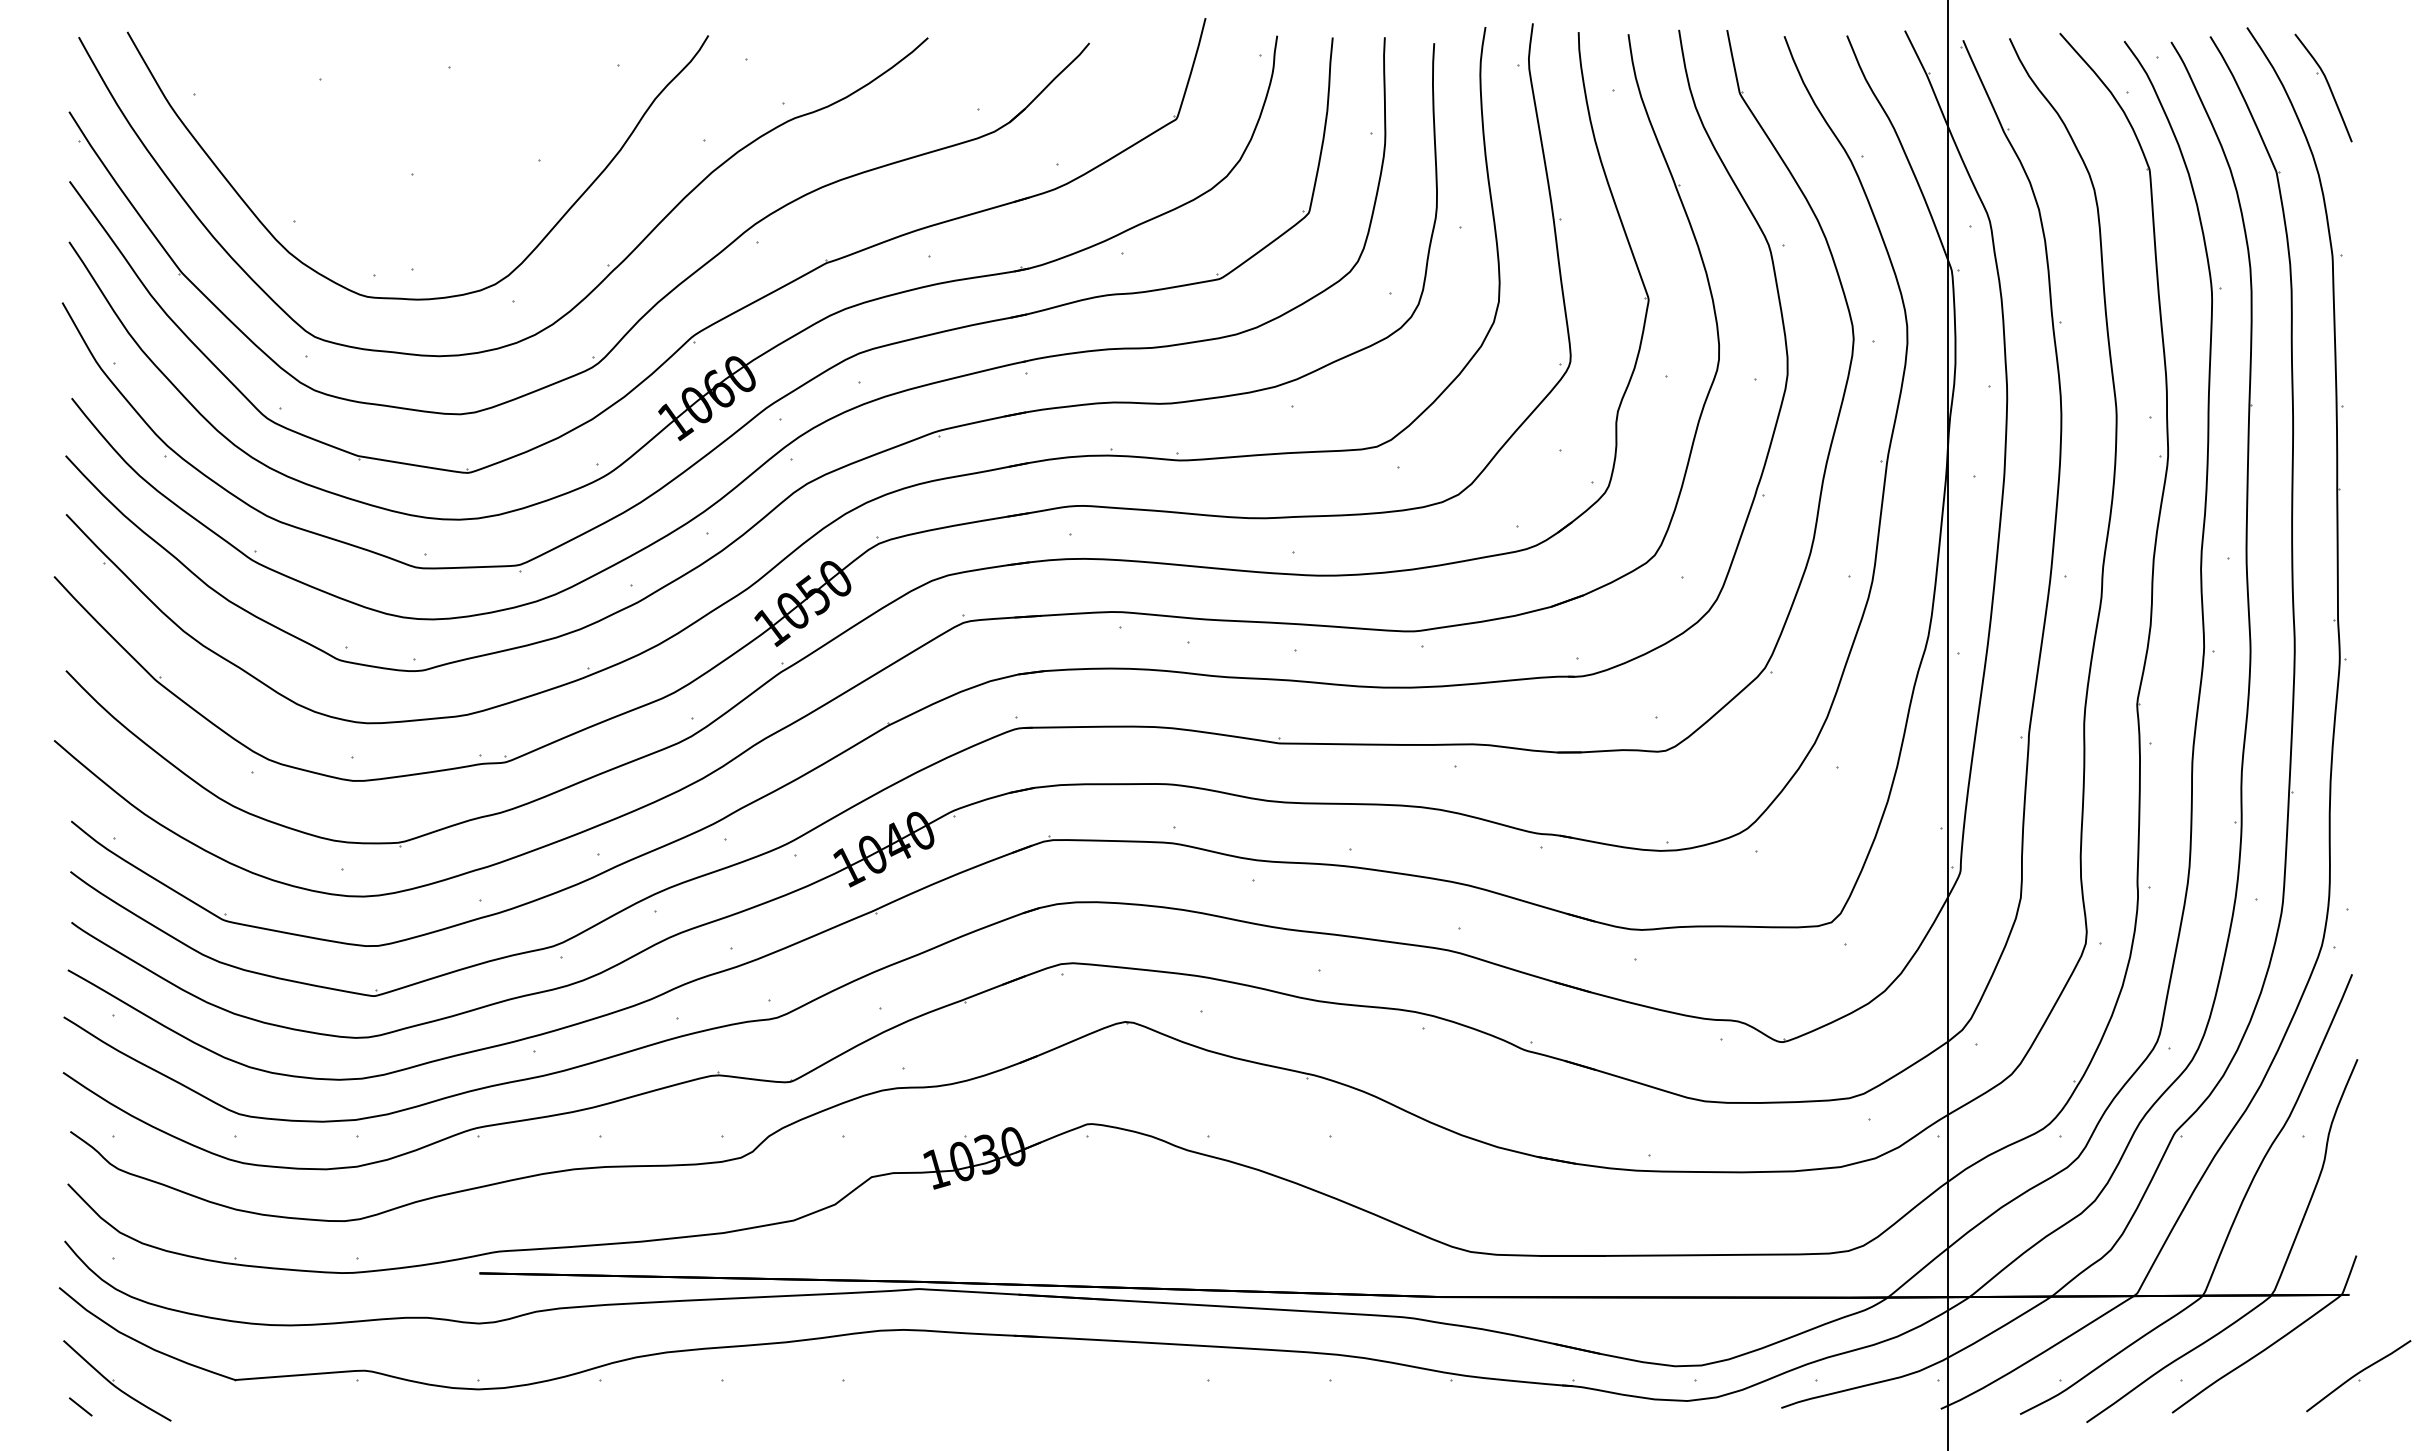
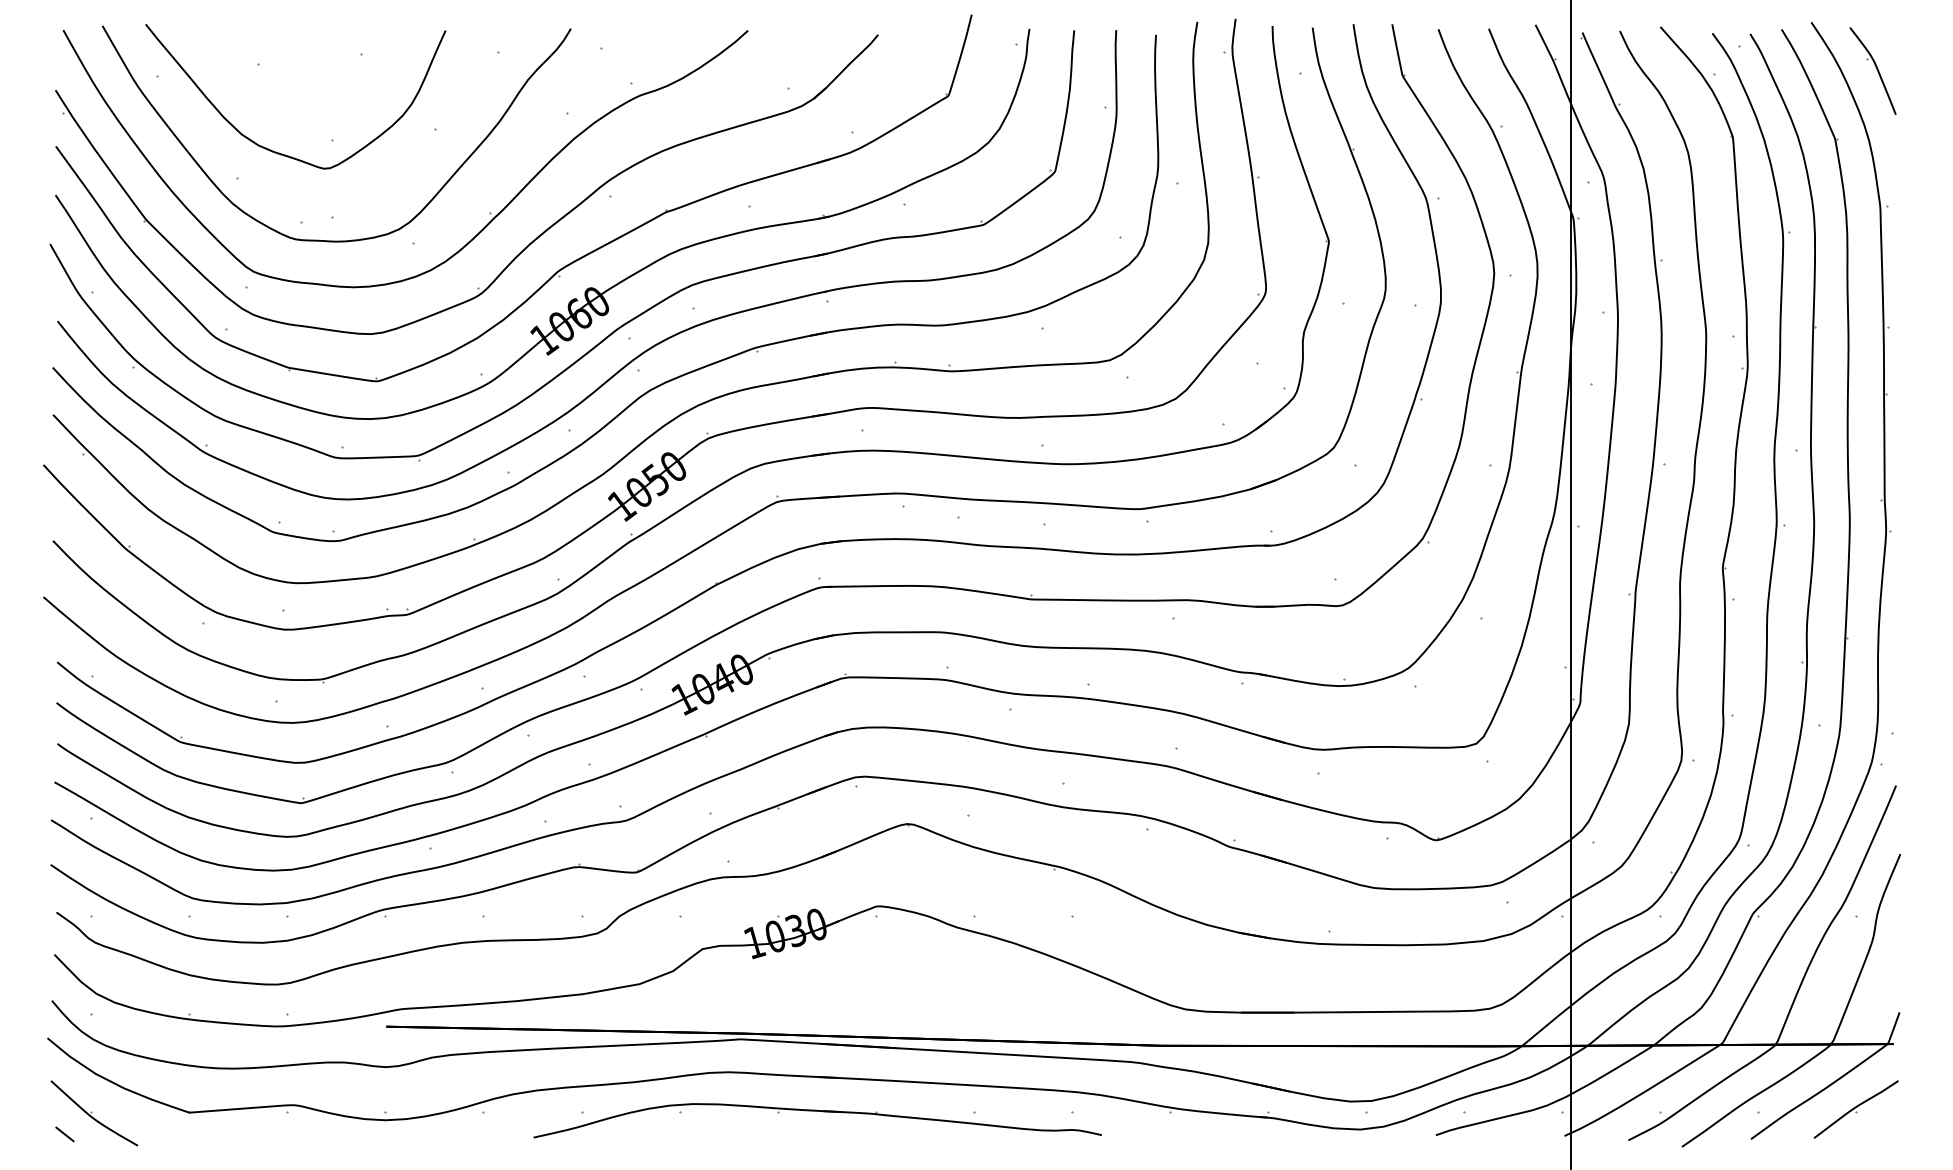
curve: (344, 188) -> (277, 152), added
part: (2358, 1376) -> (1856, 1109), moved
part: (1014, 1378) -> (817, 1111), added

